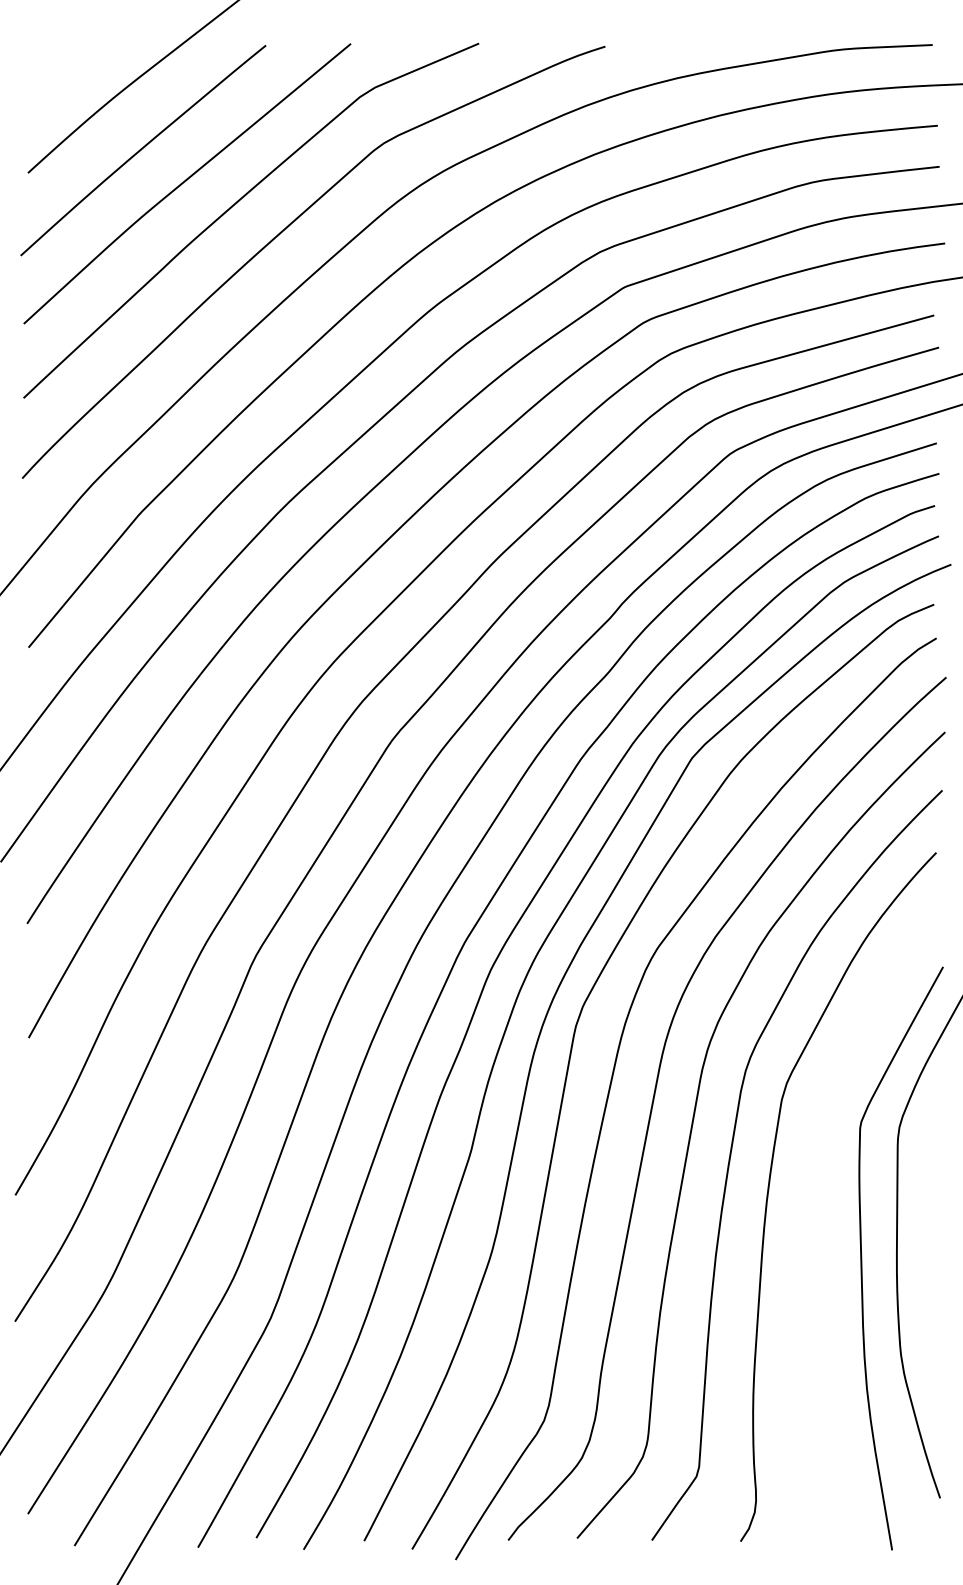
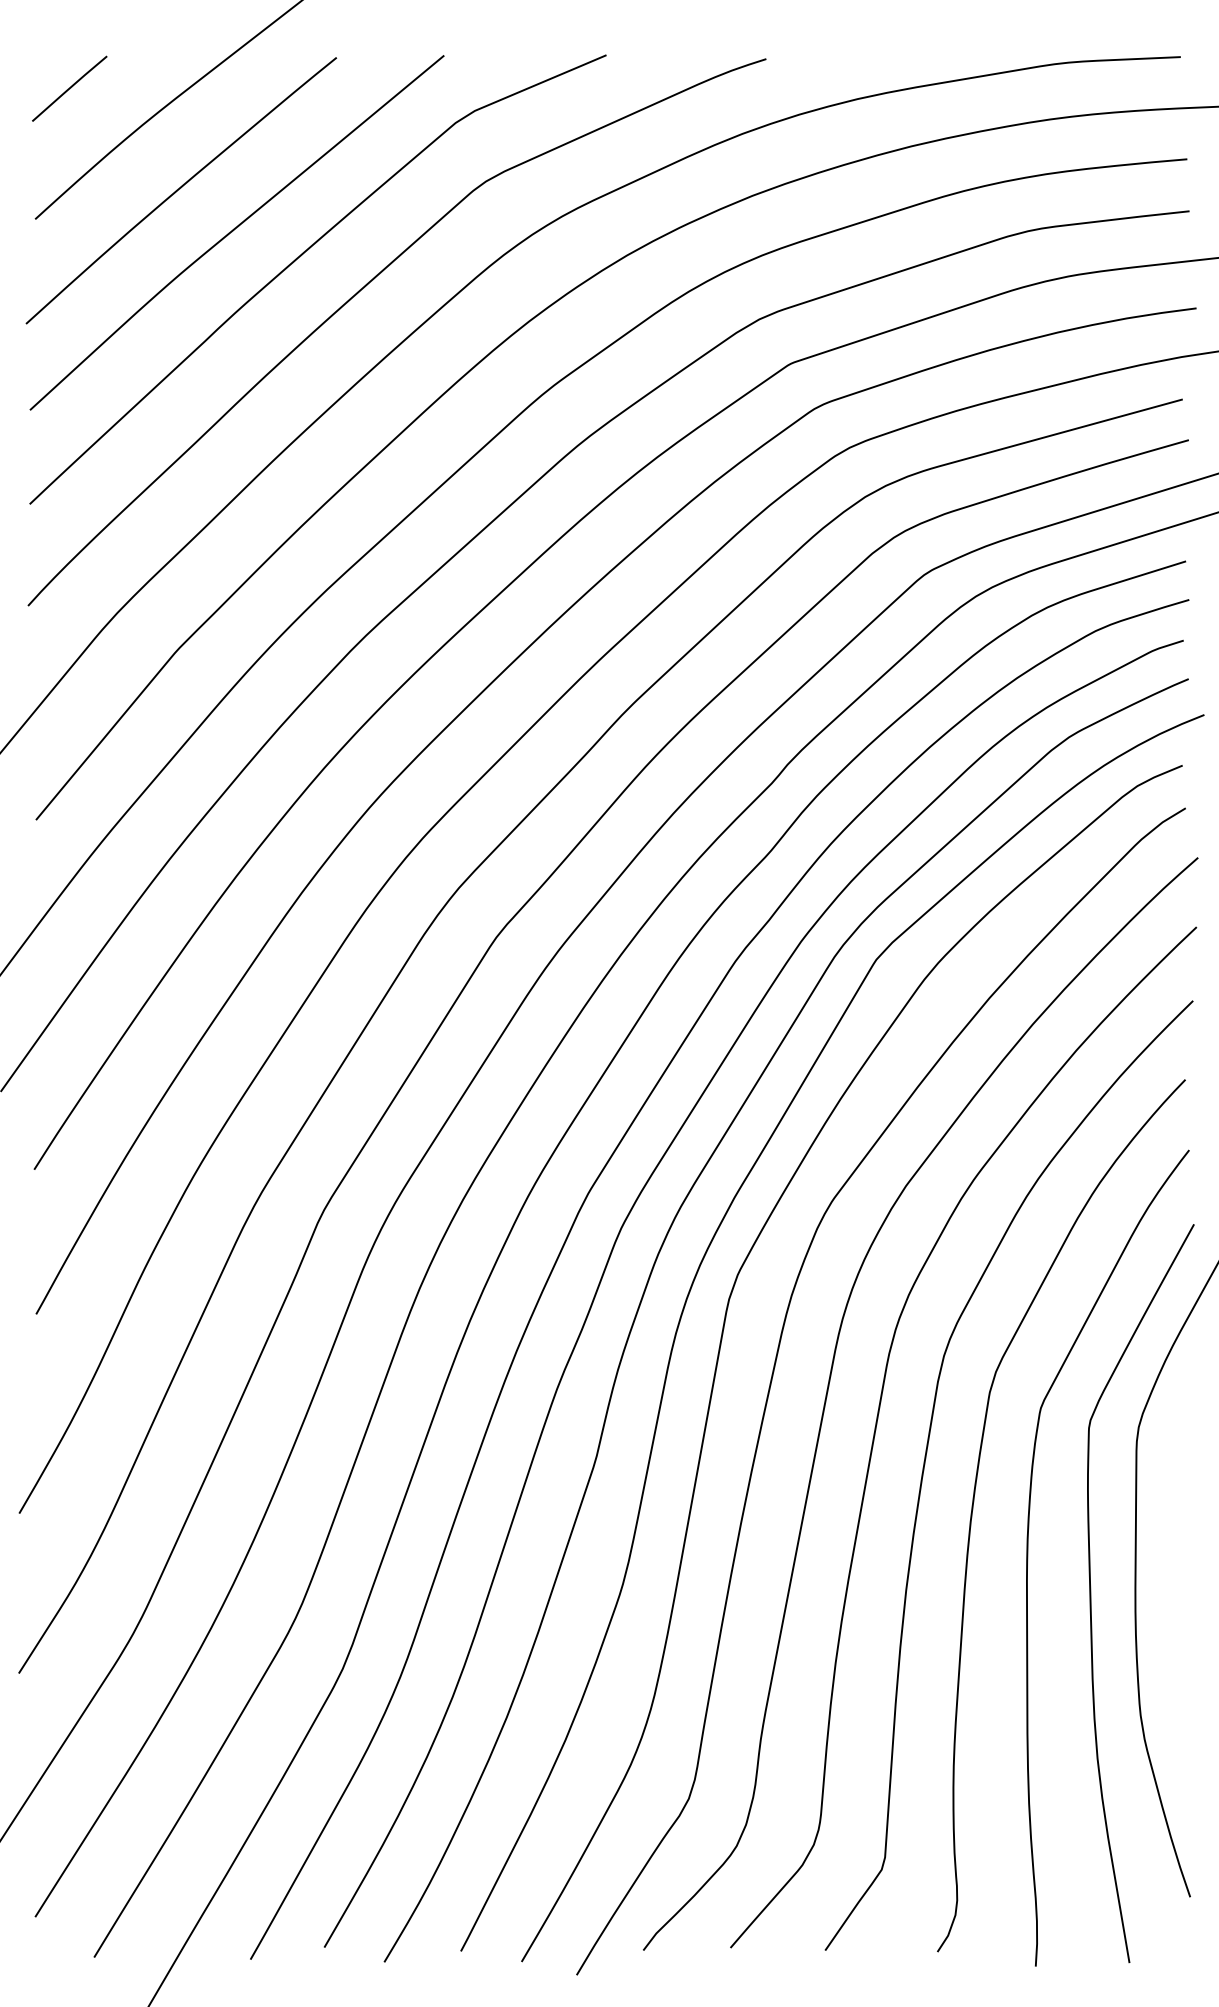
line: (55, 69) -> (69, 88), added
curve: (812, 1230) -> (1028, 1557), added

